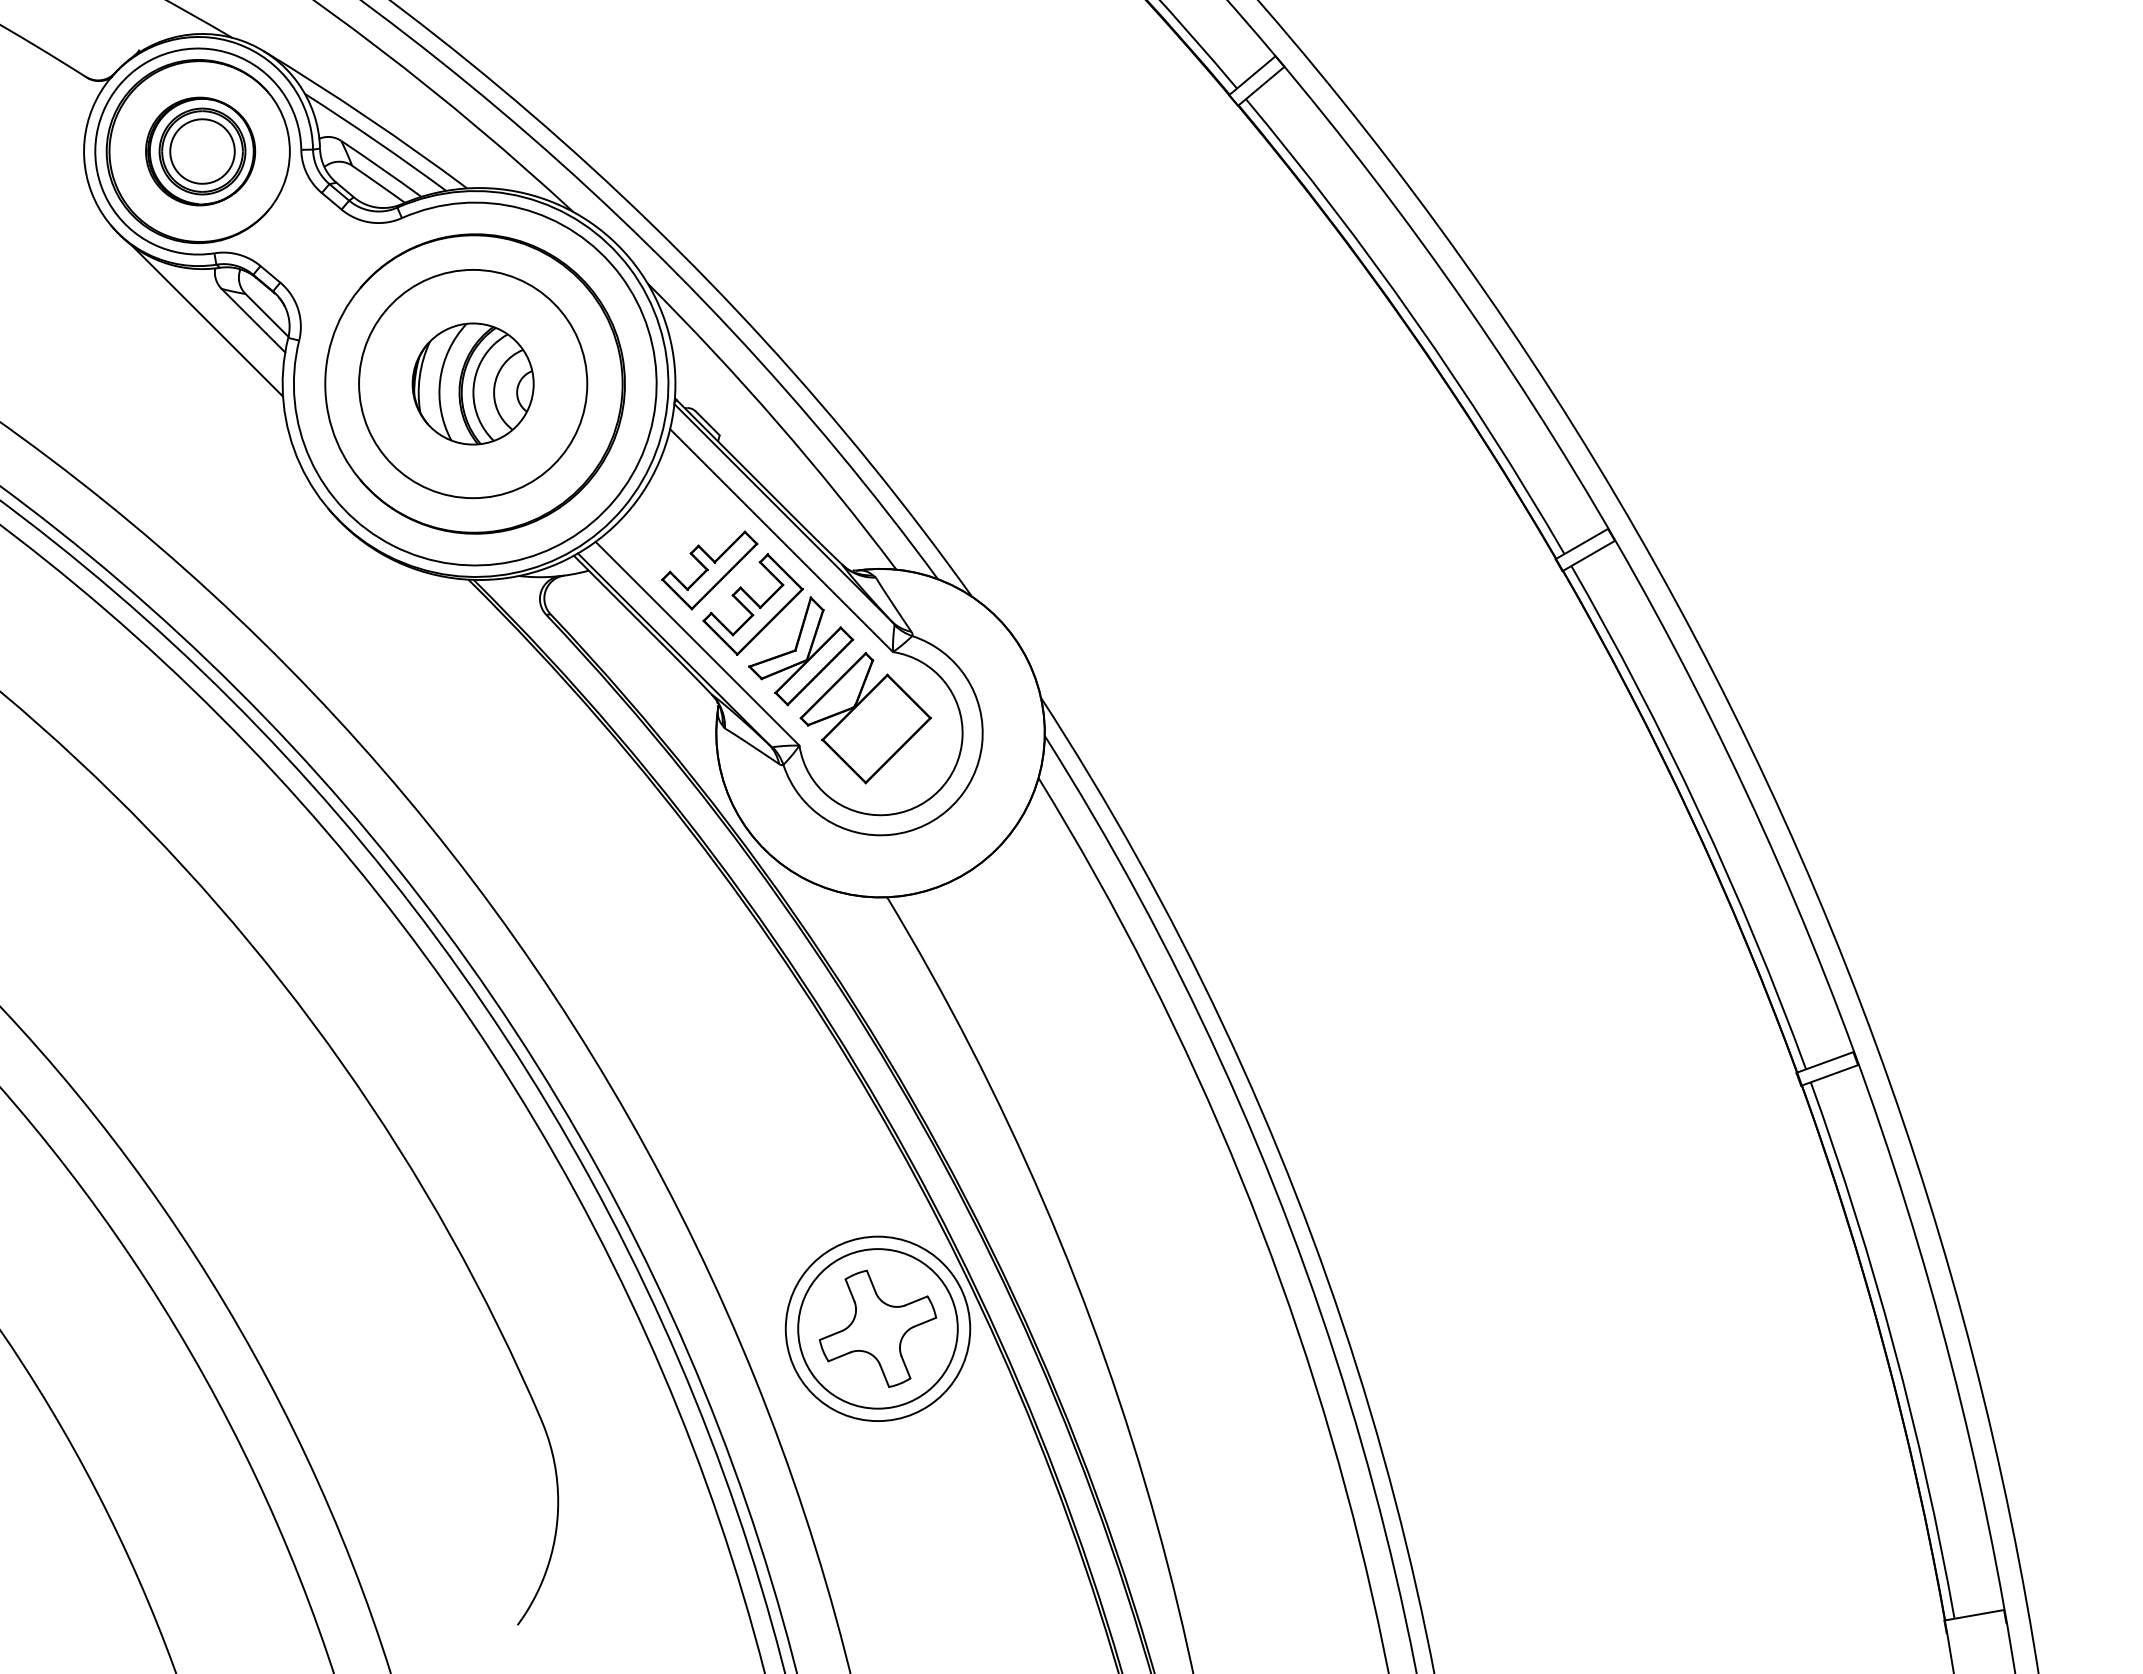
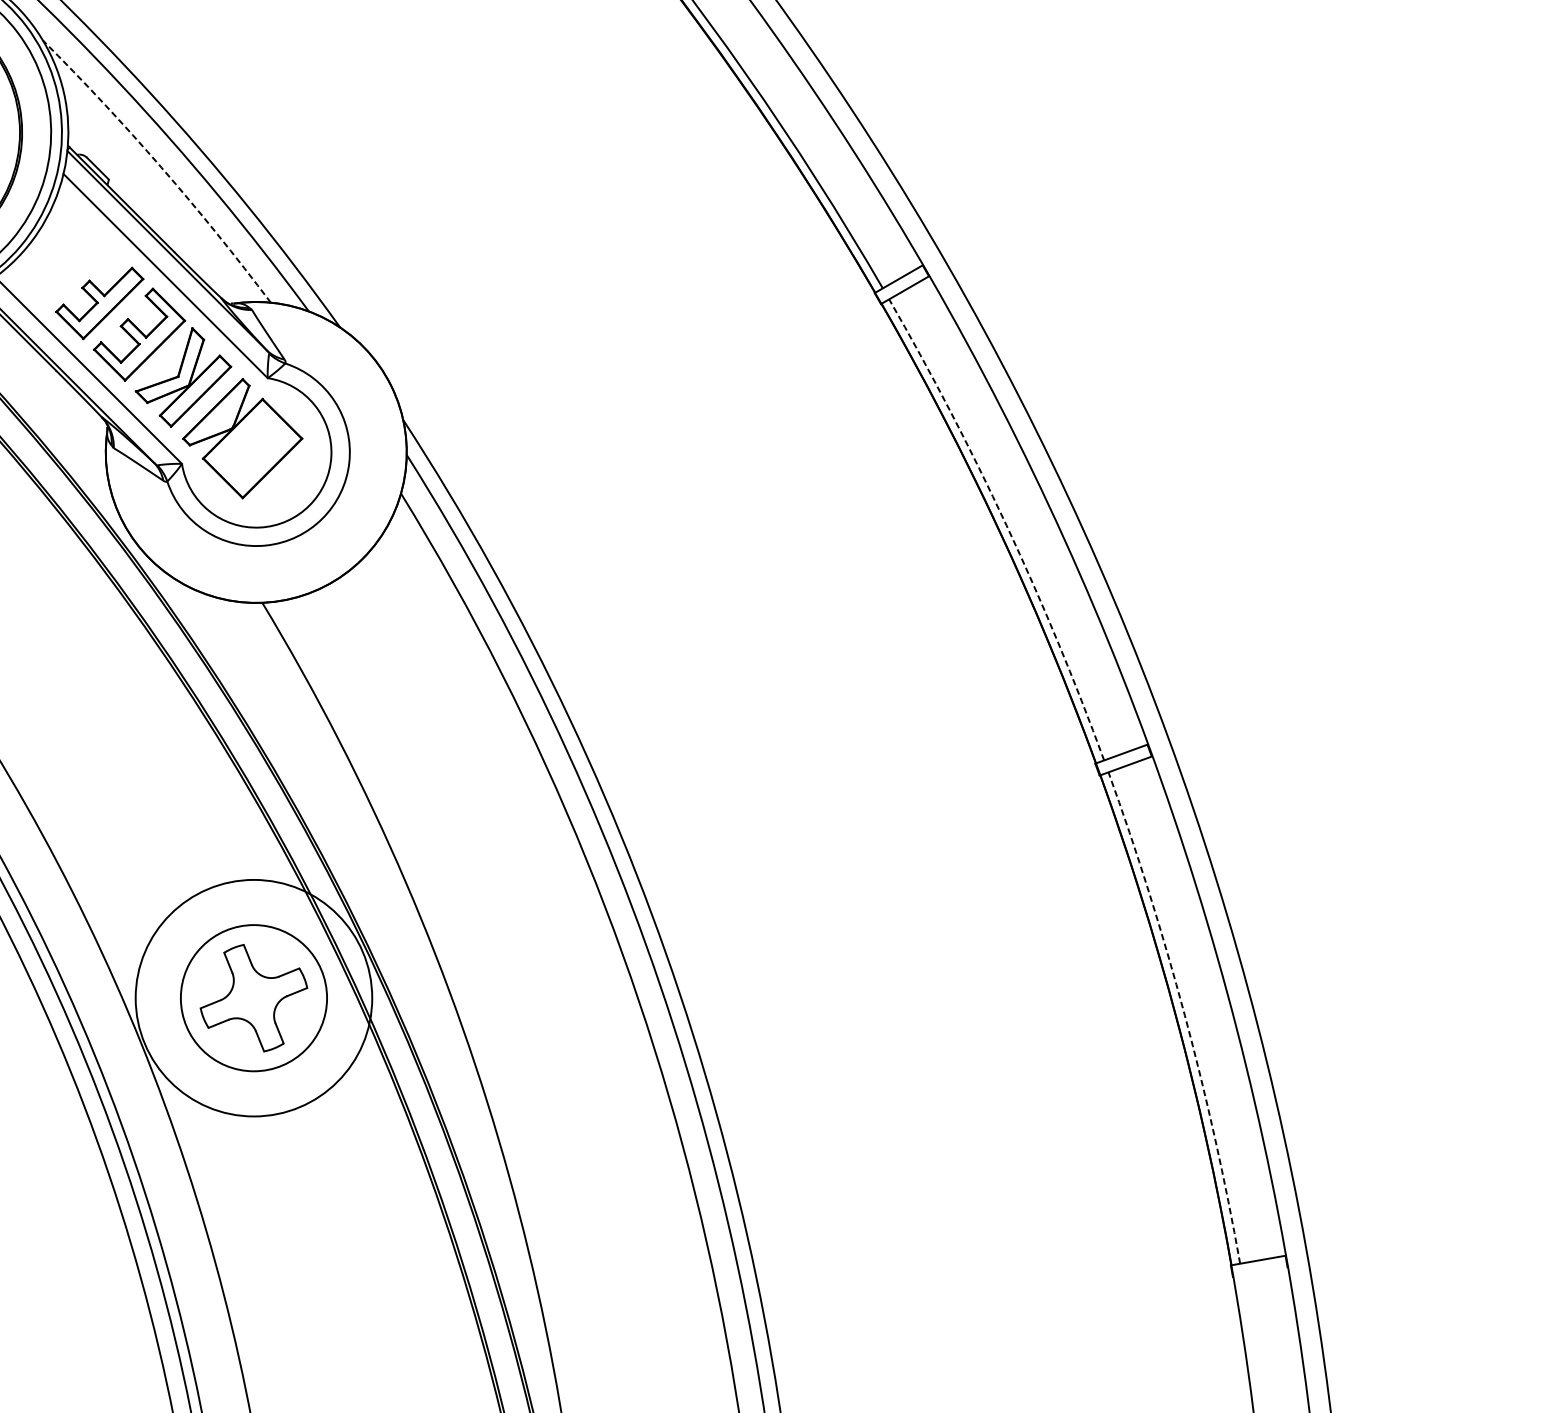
arc: (777, 422) -> (161, 167), solid -> dashed
arc: (1699, 812) -> (1006, 525), solid -> dashed
circle: (877, 1328) -> (253, 997), size x1.4
arc: (1894, 1347) -> (1185, 1015), solid -> dashed

